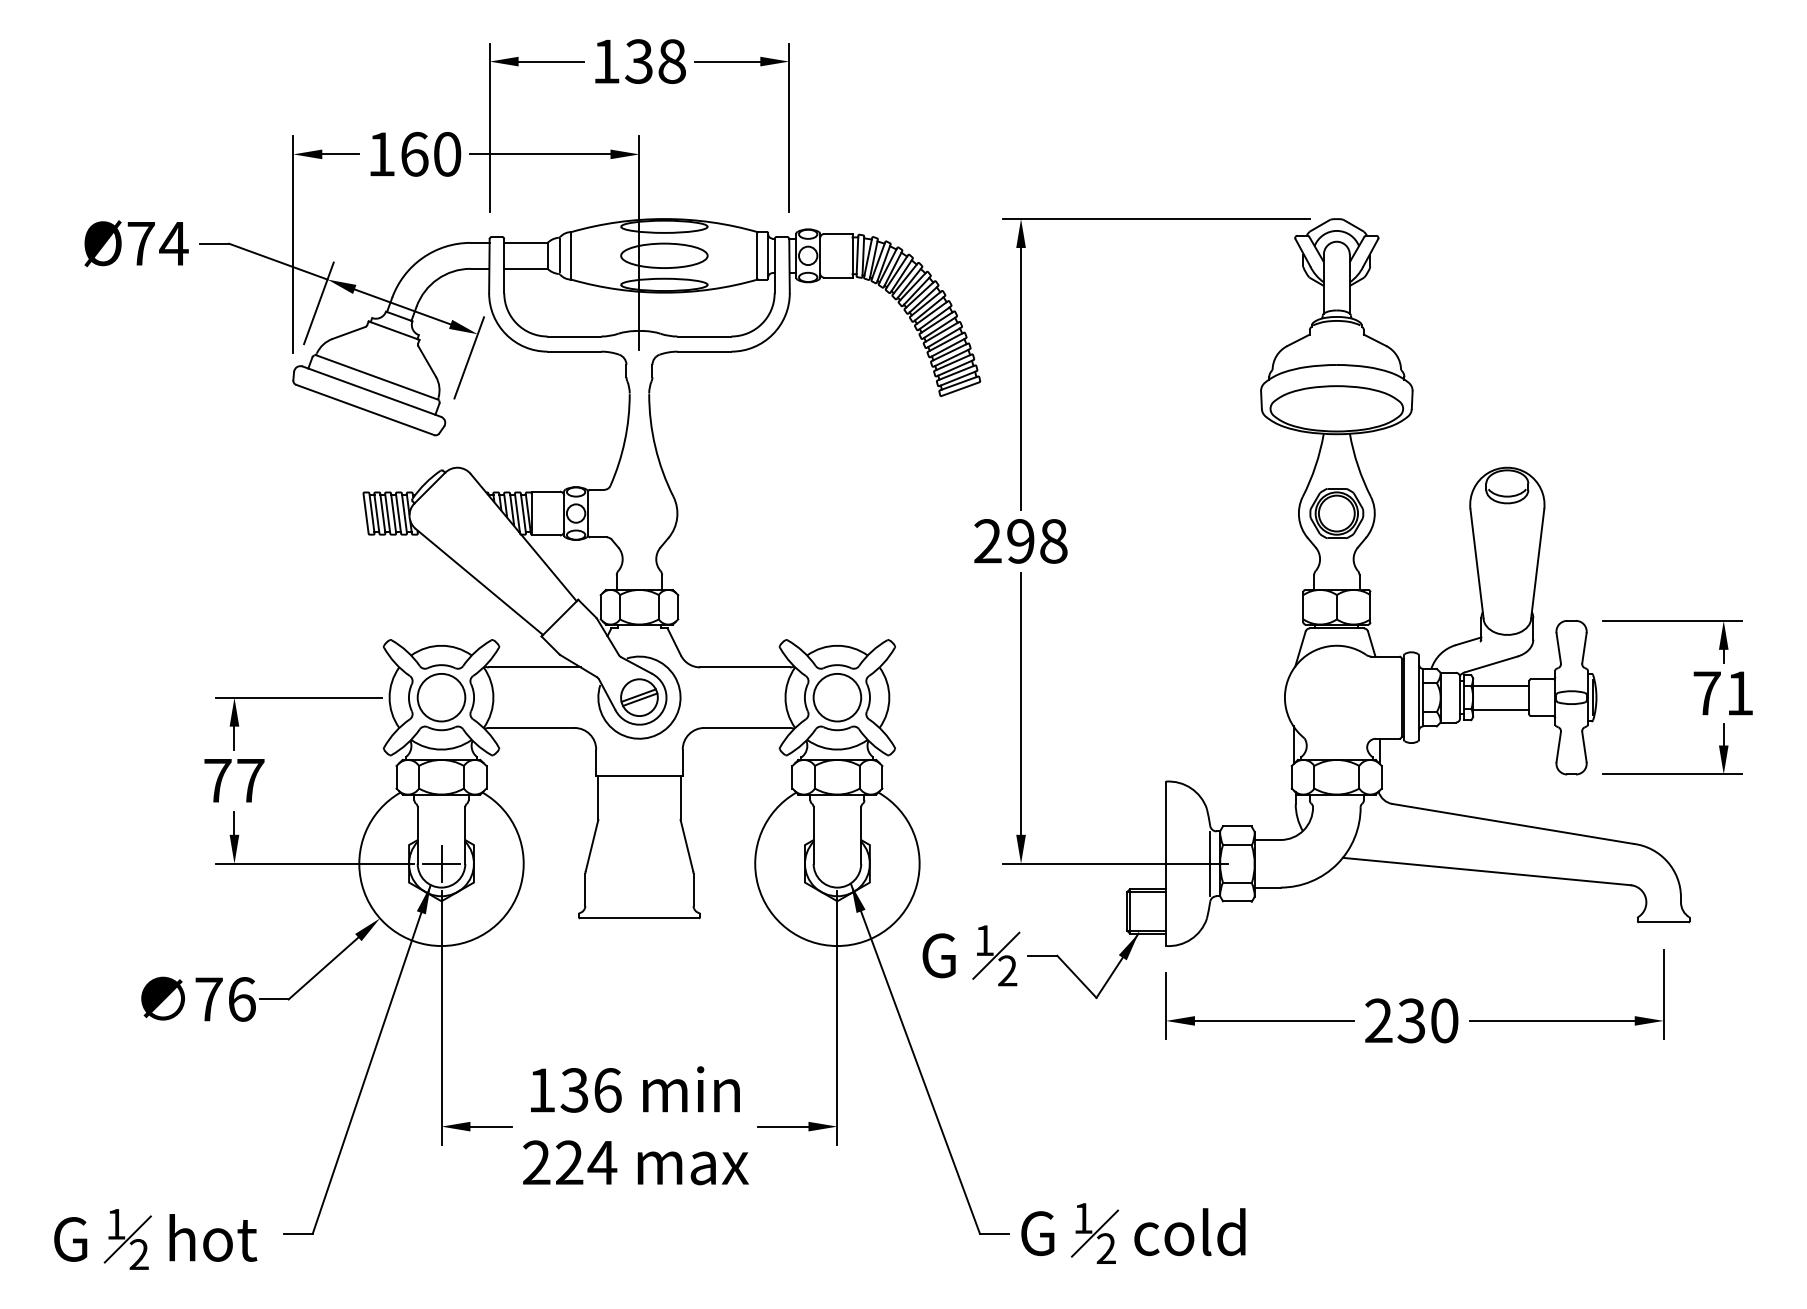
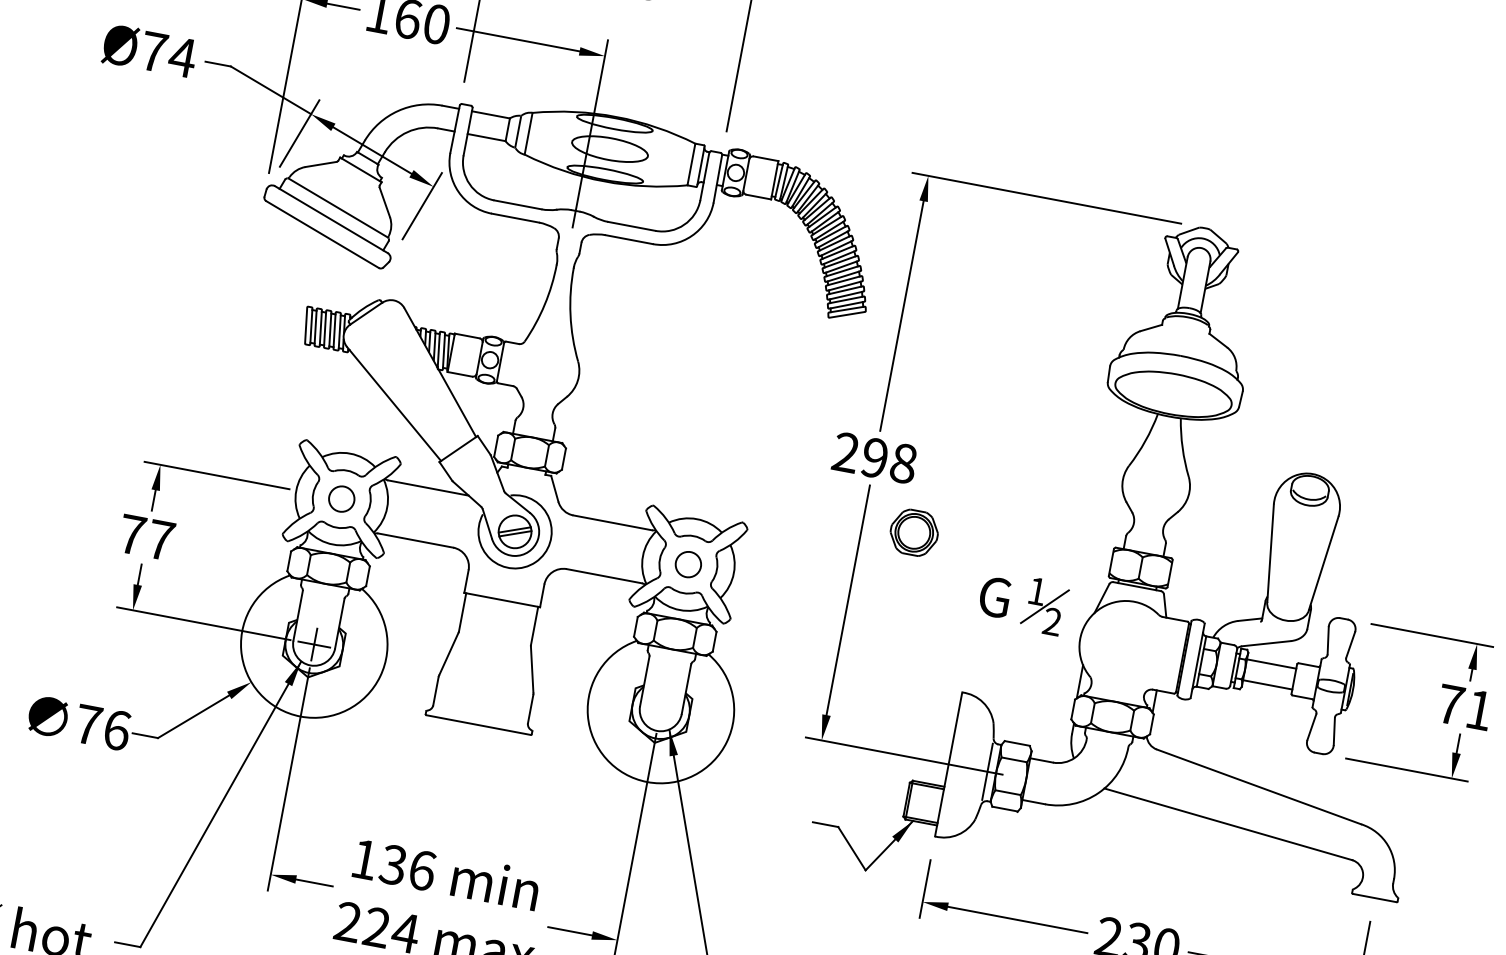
part: (1336, 513) -> (913, 532), moved
circle: (441, 697) -> (341, 498), size x0.6
circle: (837, 697) -> (688, 564), size x0.6
part: (971, 955) -> (1023, 602), moved

